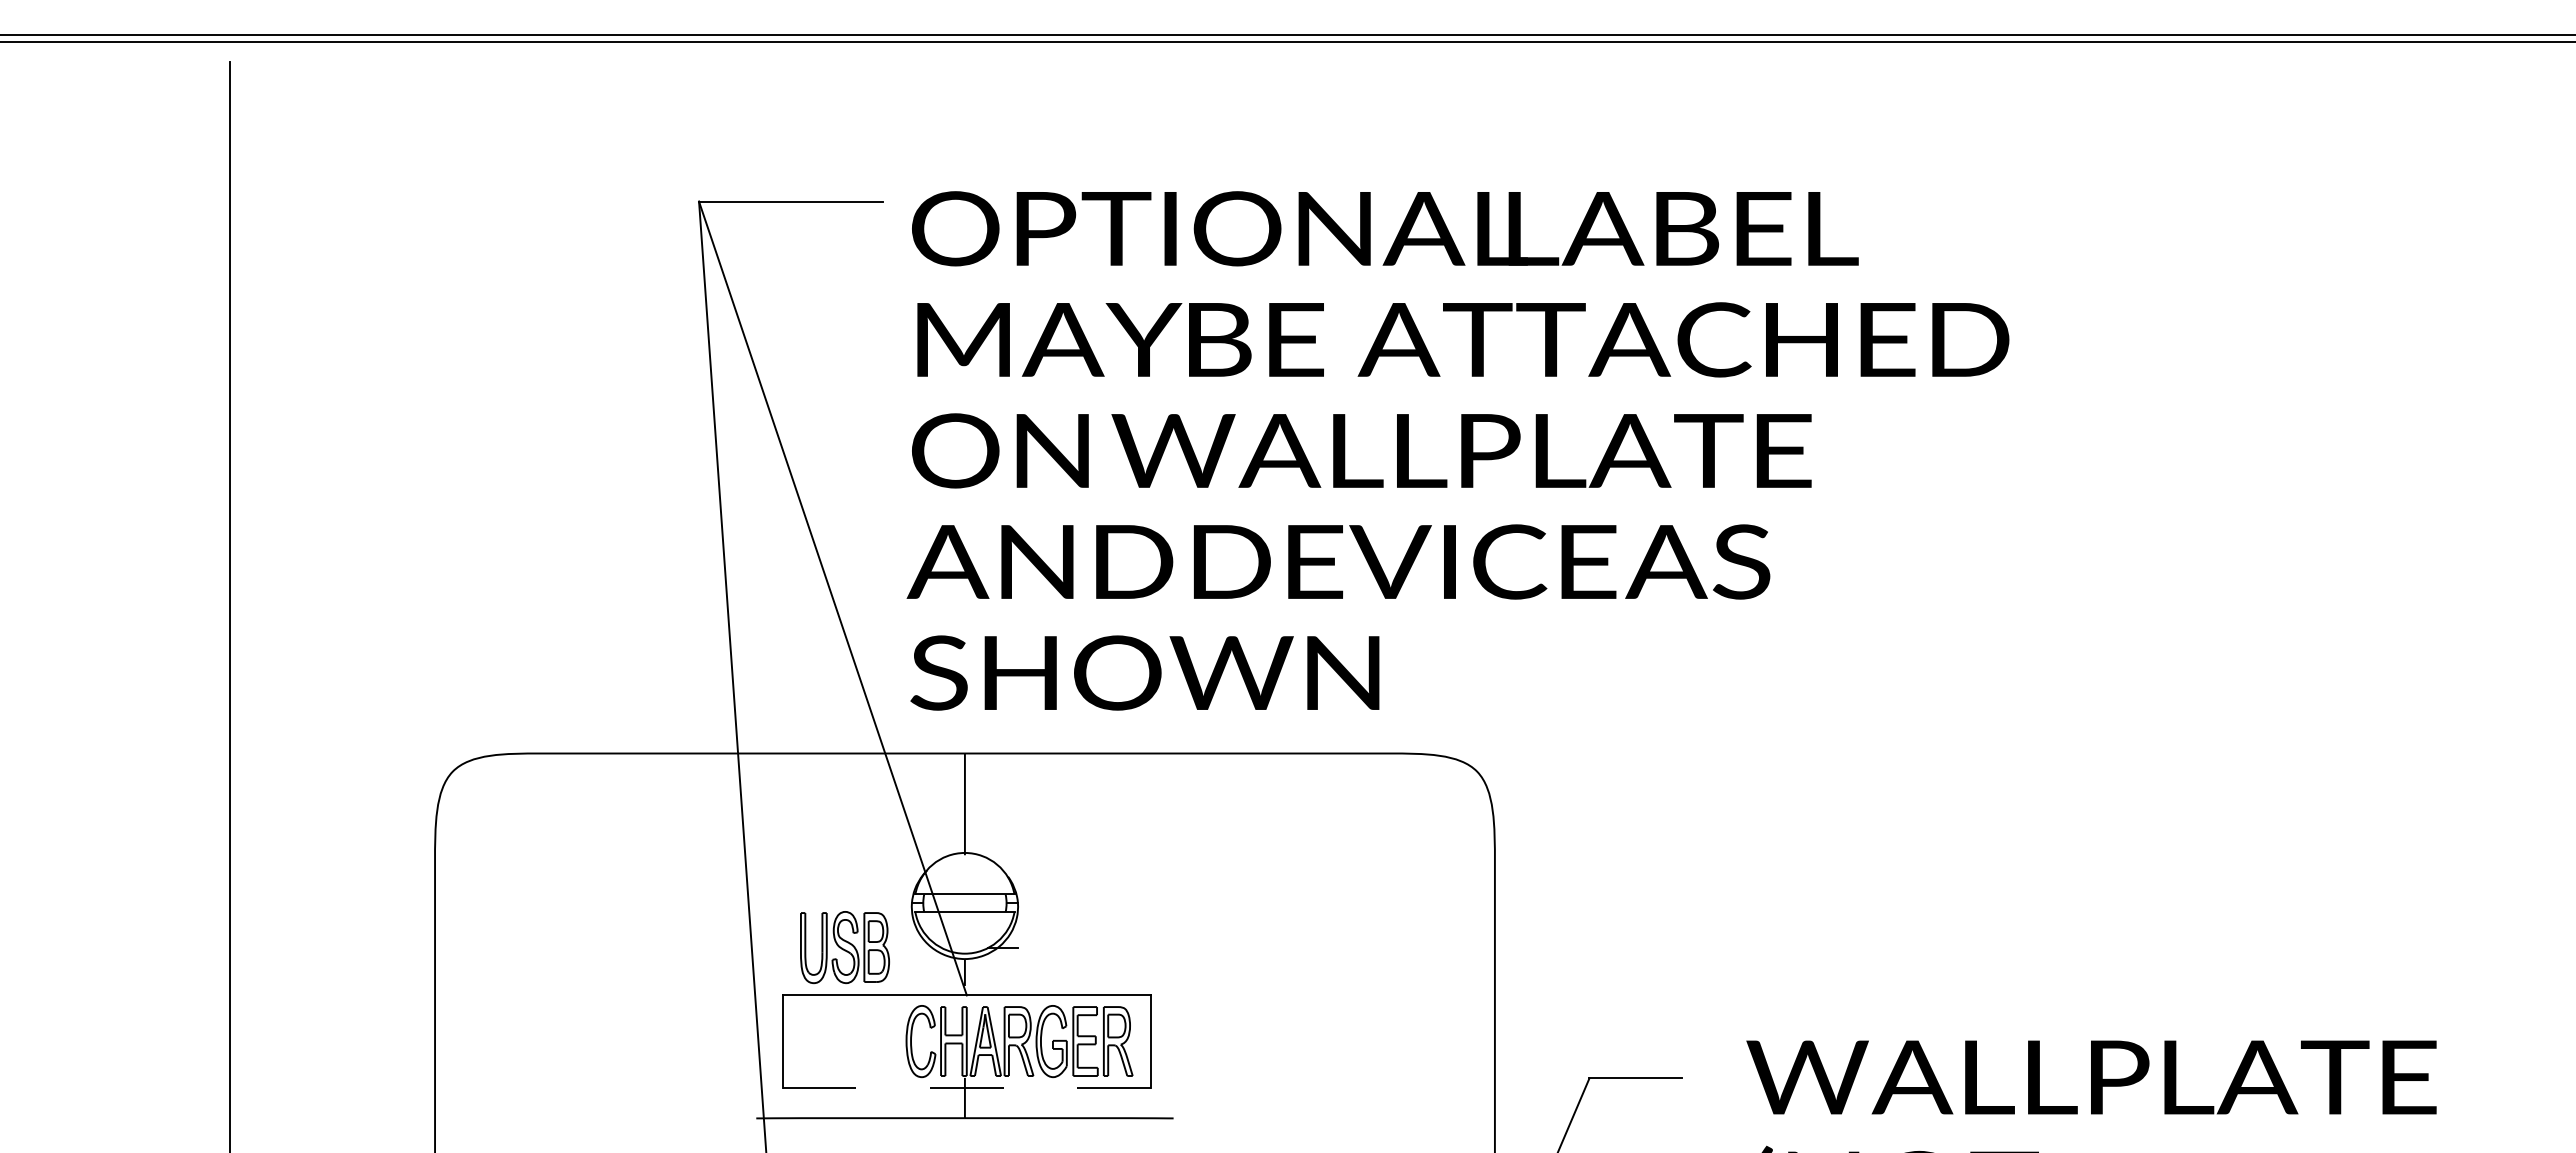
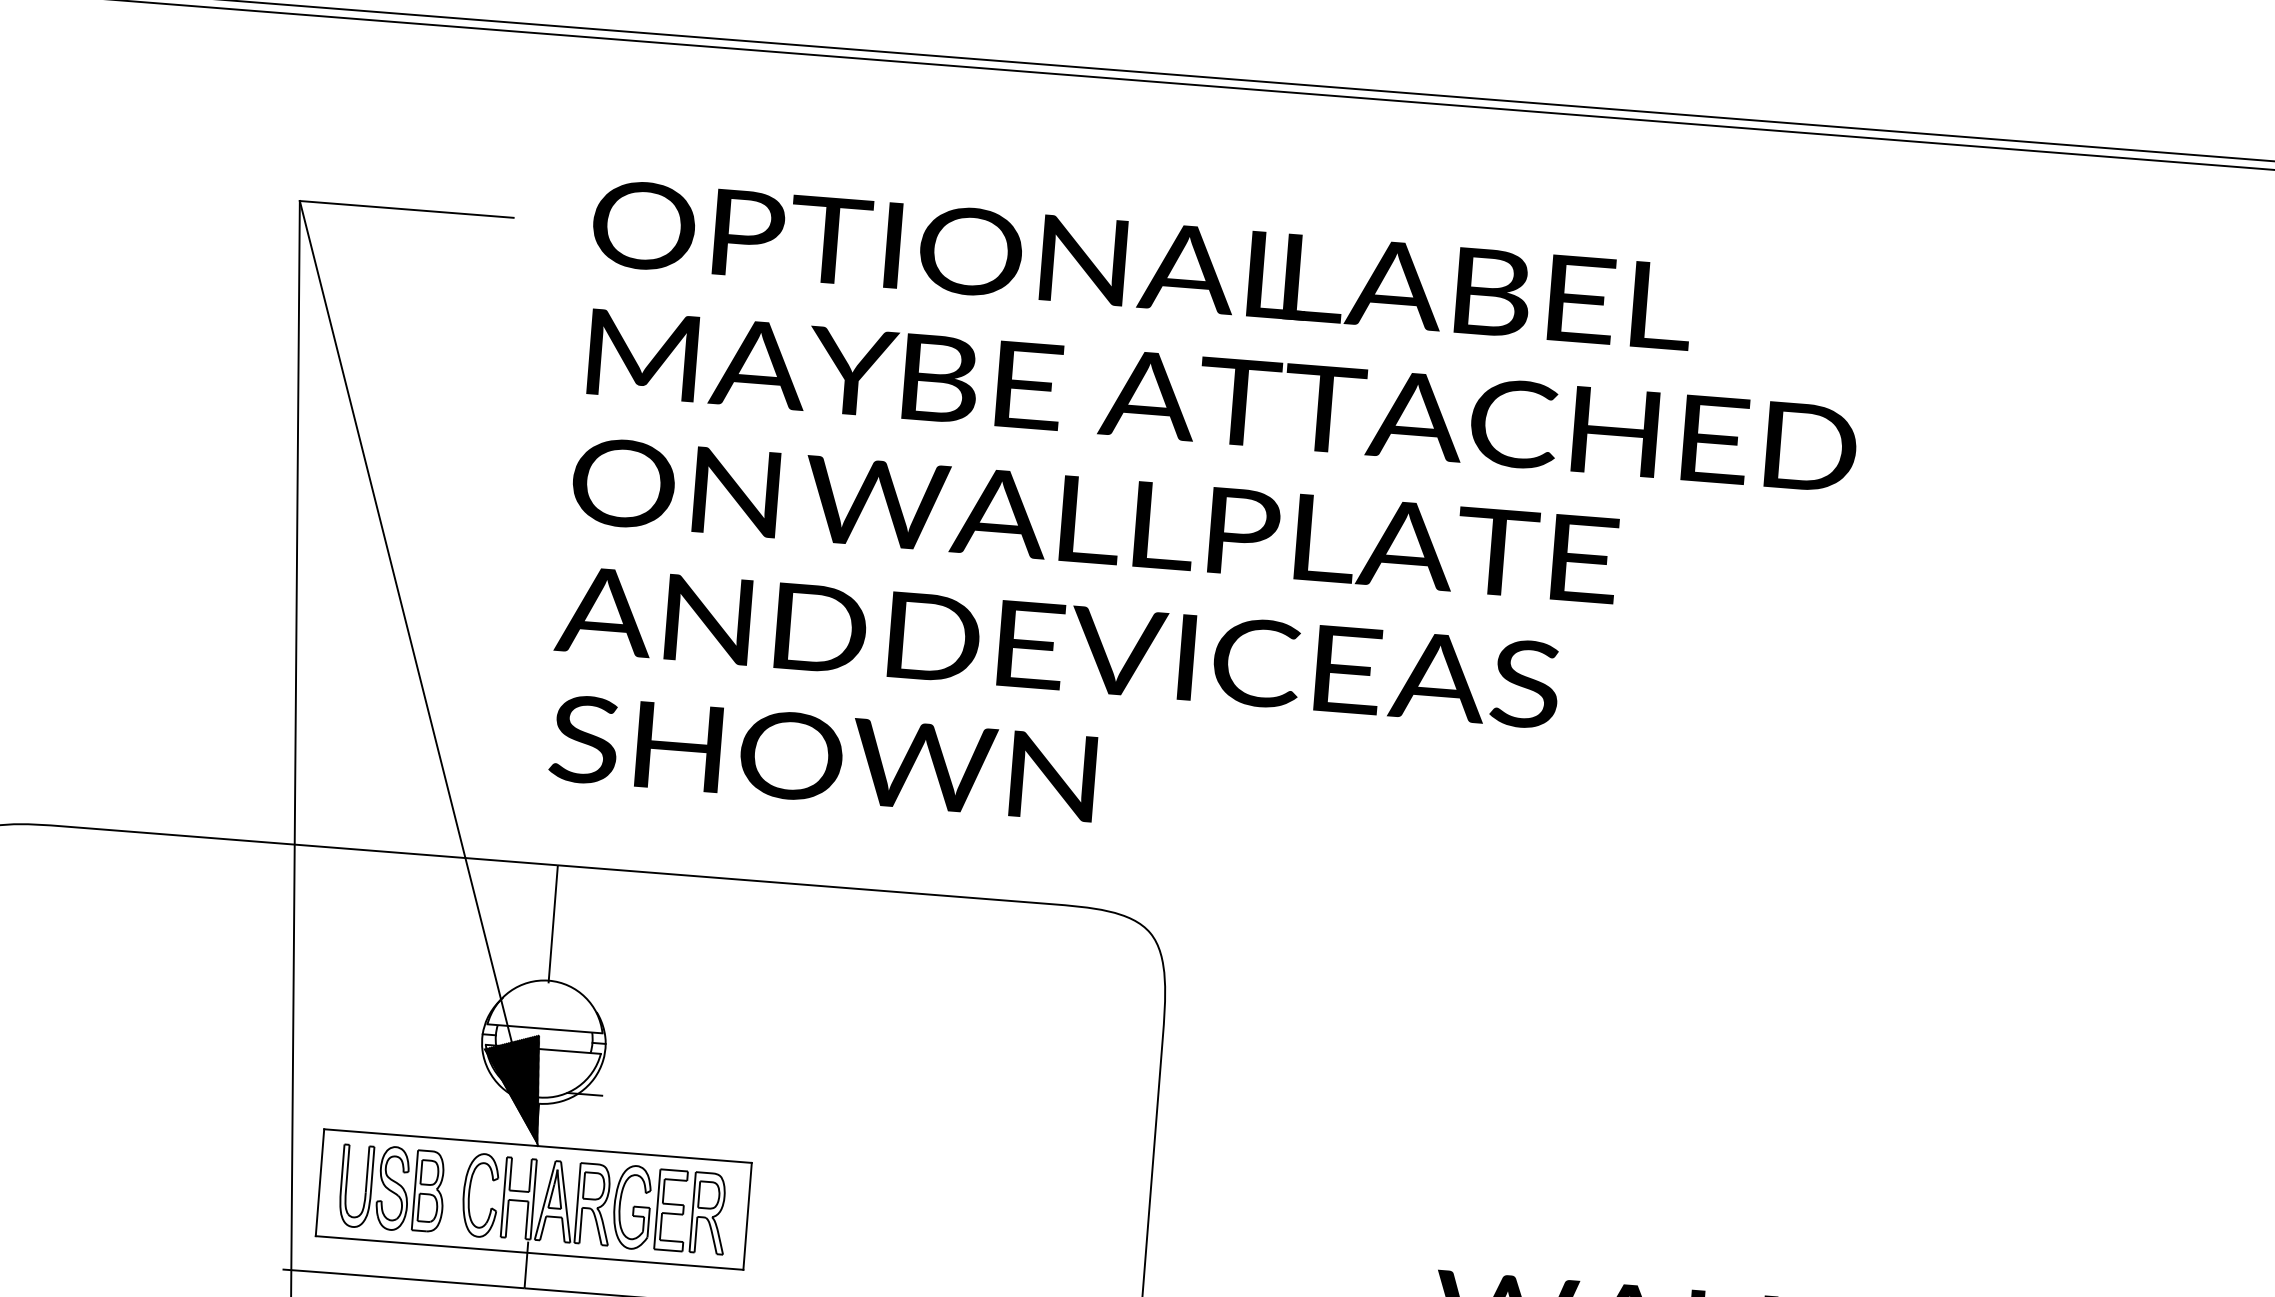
text: (1457, 450) -> (1205, 528), moved
part: (844, 947) -> (391, 1188), moved
hatch: (940, 947) -> (511, 1088), added
line: (966, 1087) -> (529, 1252), dashed -> solid

